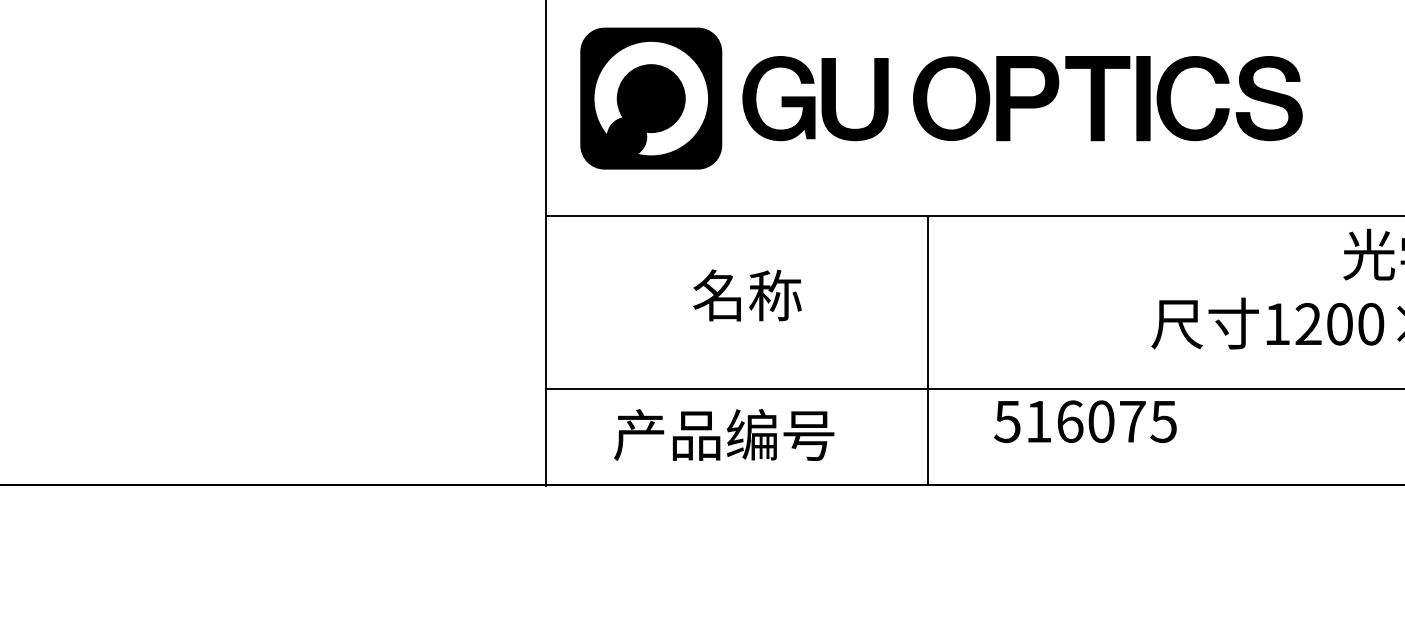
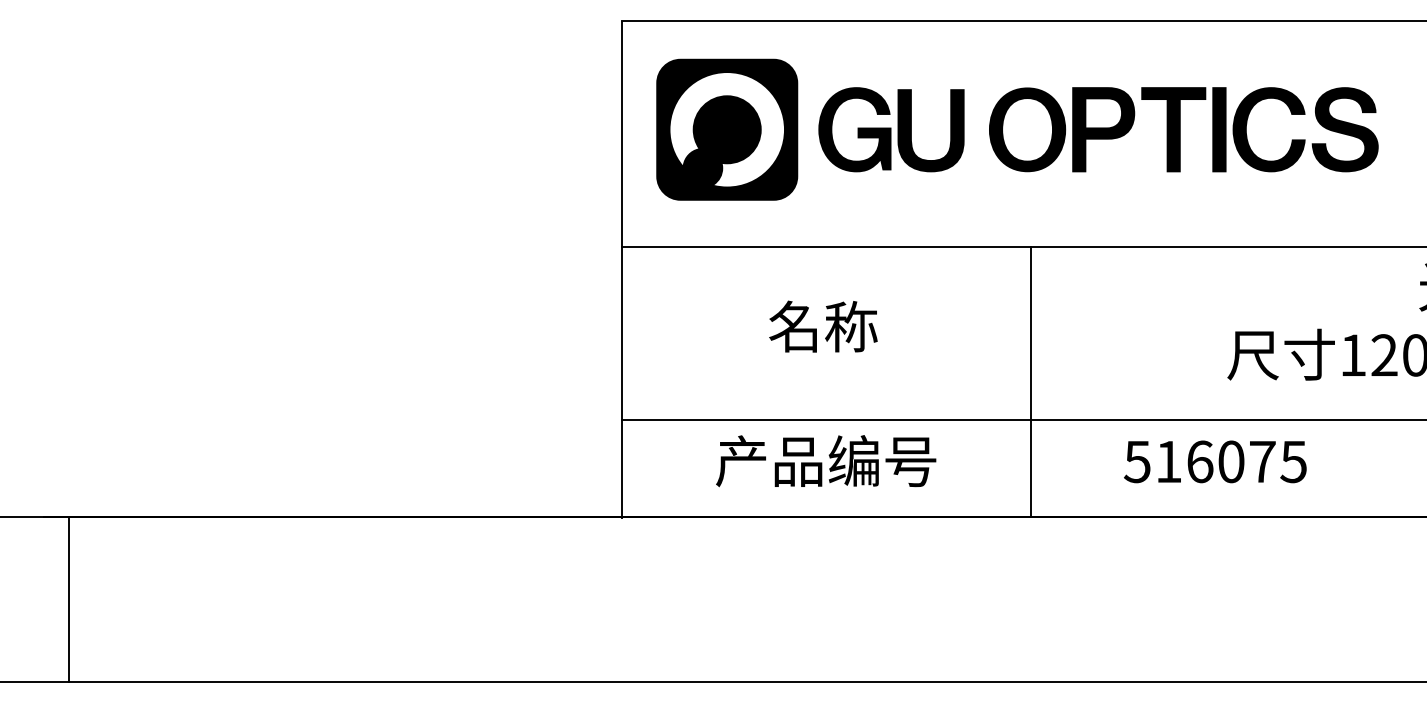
line: (928, 350) -> (1031, 381), moved
text: (1085, 421) -> (1215, 461), moved
text: (724, 435) -> (826, 461), moved

